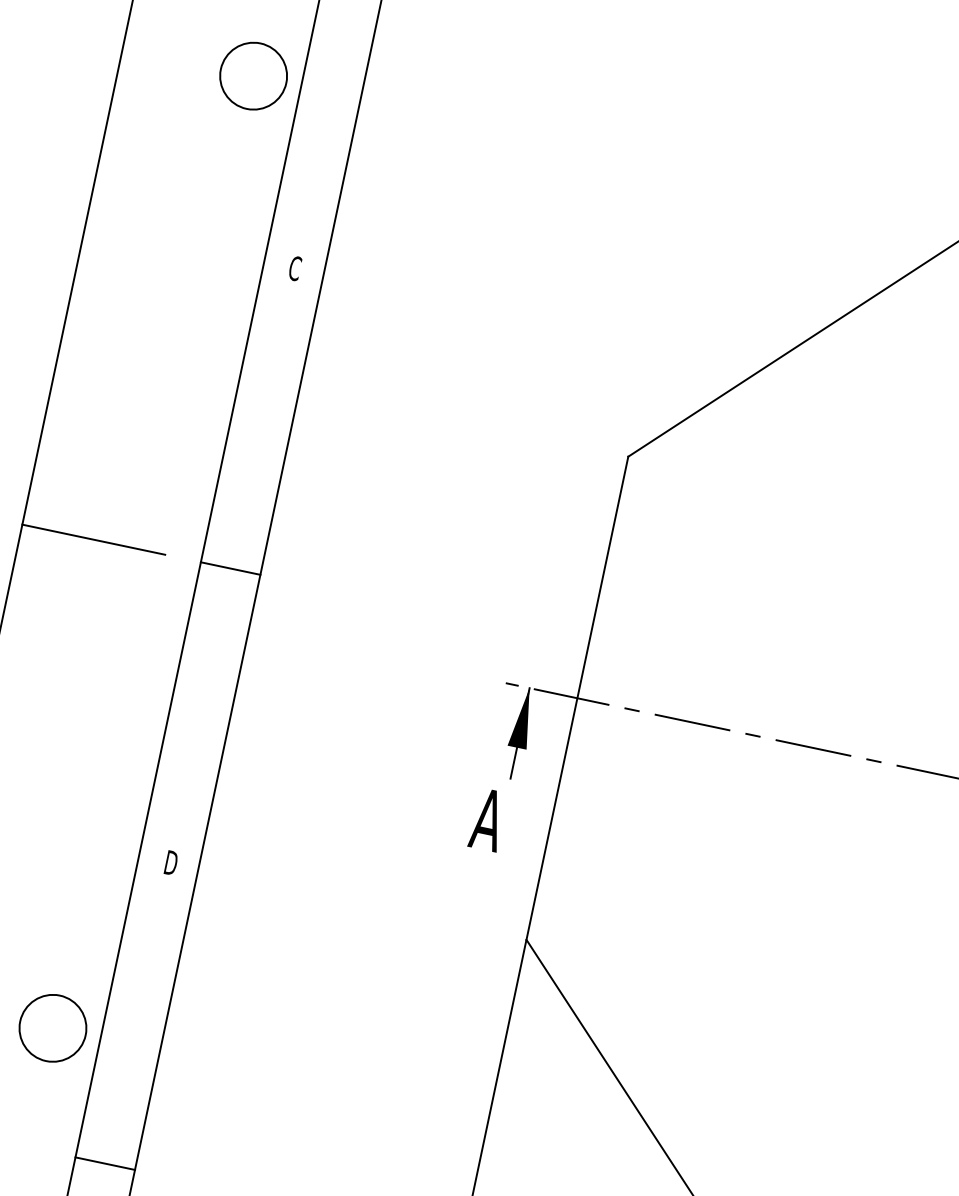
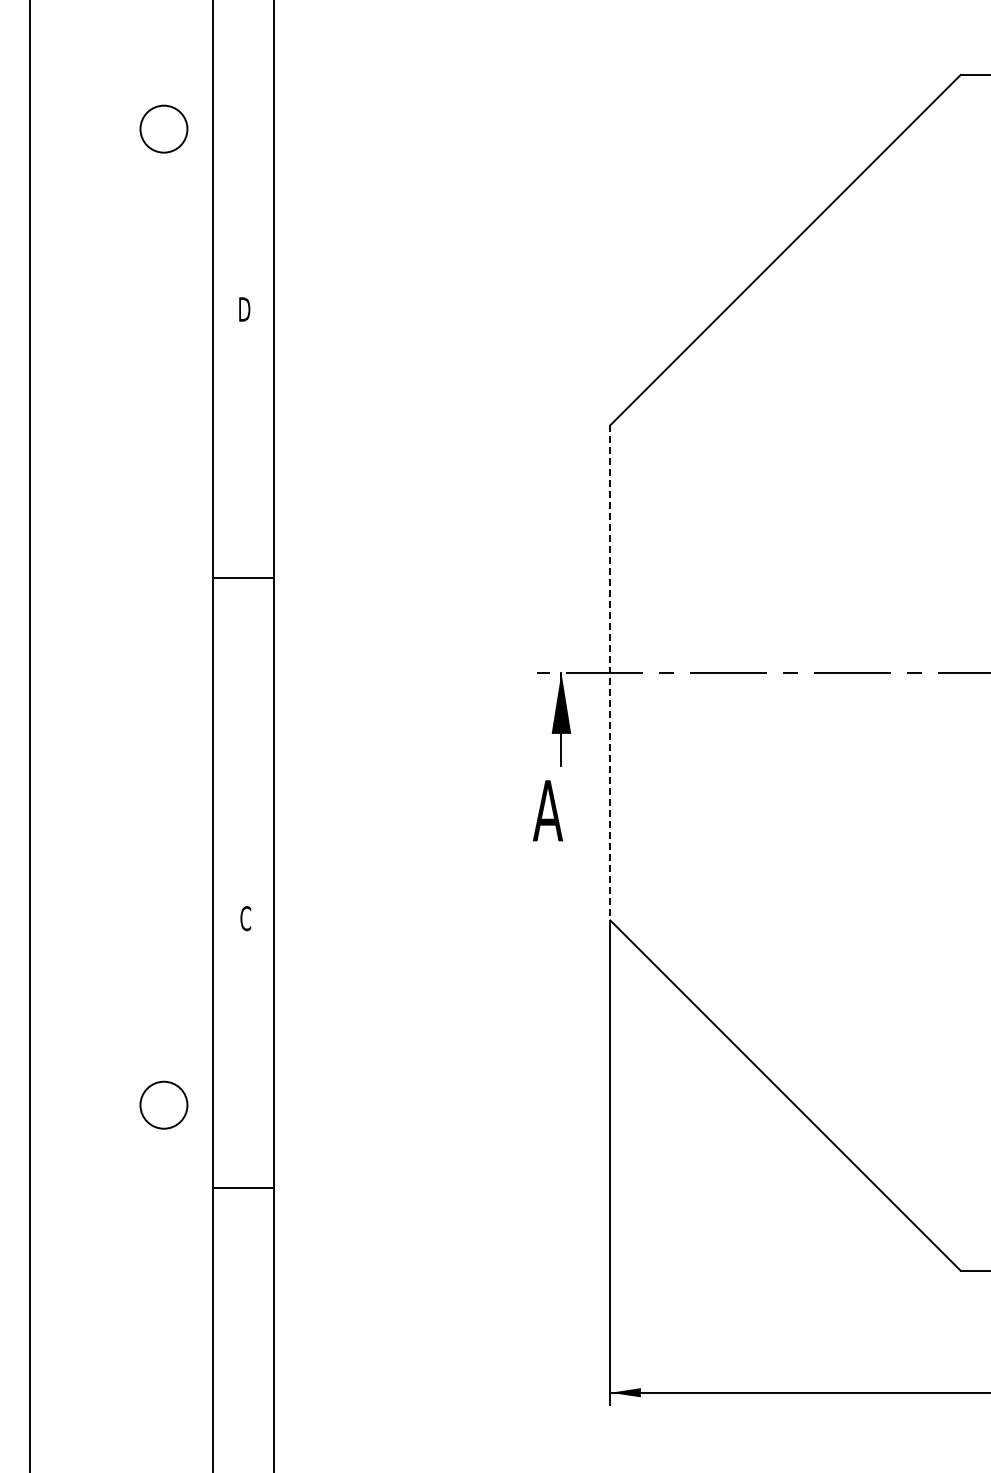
circle: (253, 75) -> (163, 128), size x0.7
text: (295, 268) -> (244, 309), C -> D
line: (93, 539) -> (102, 617), removed
line: (229, 568) -> (242, 578), moved
line: (577, 697) -> (610, 672), solid -> dashed
text: (170, 862) -> (245, 918), D -> C
circle: (52, 1027) -> (163, 1104), size x0.7
line: (104, 1163) -> (242, 1188), moved

